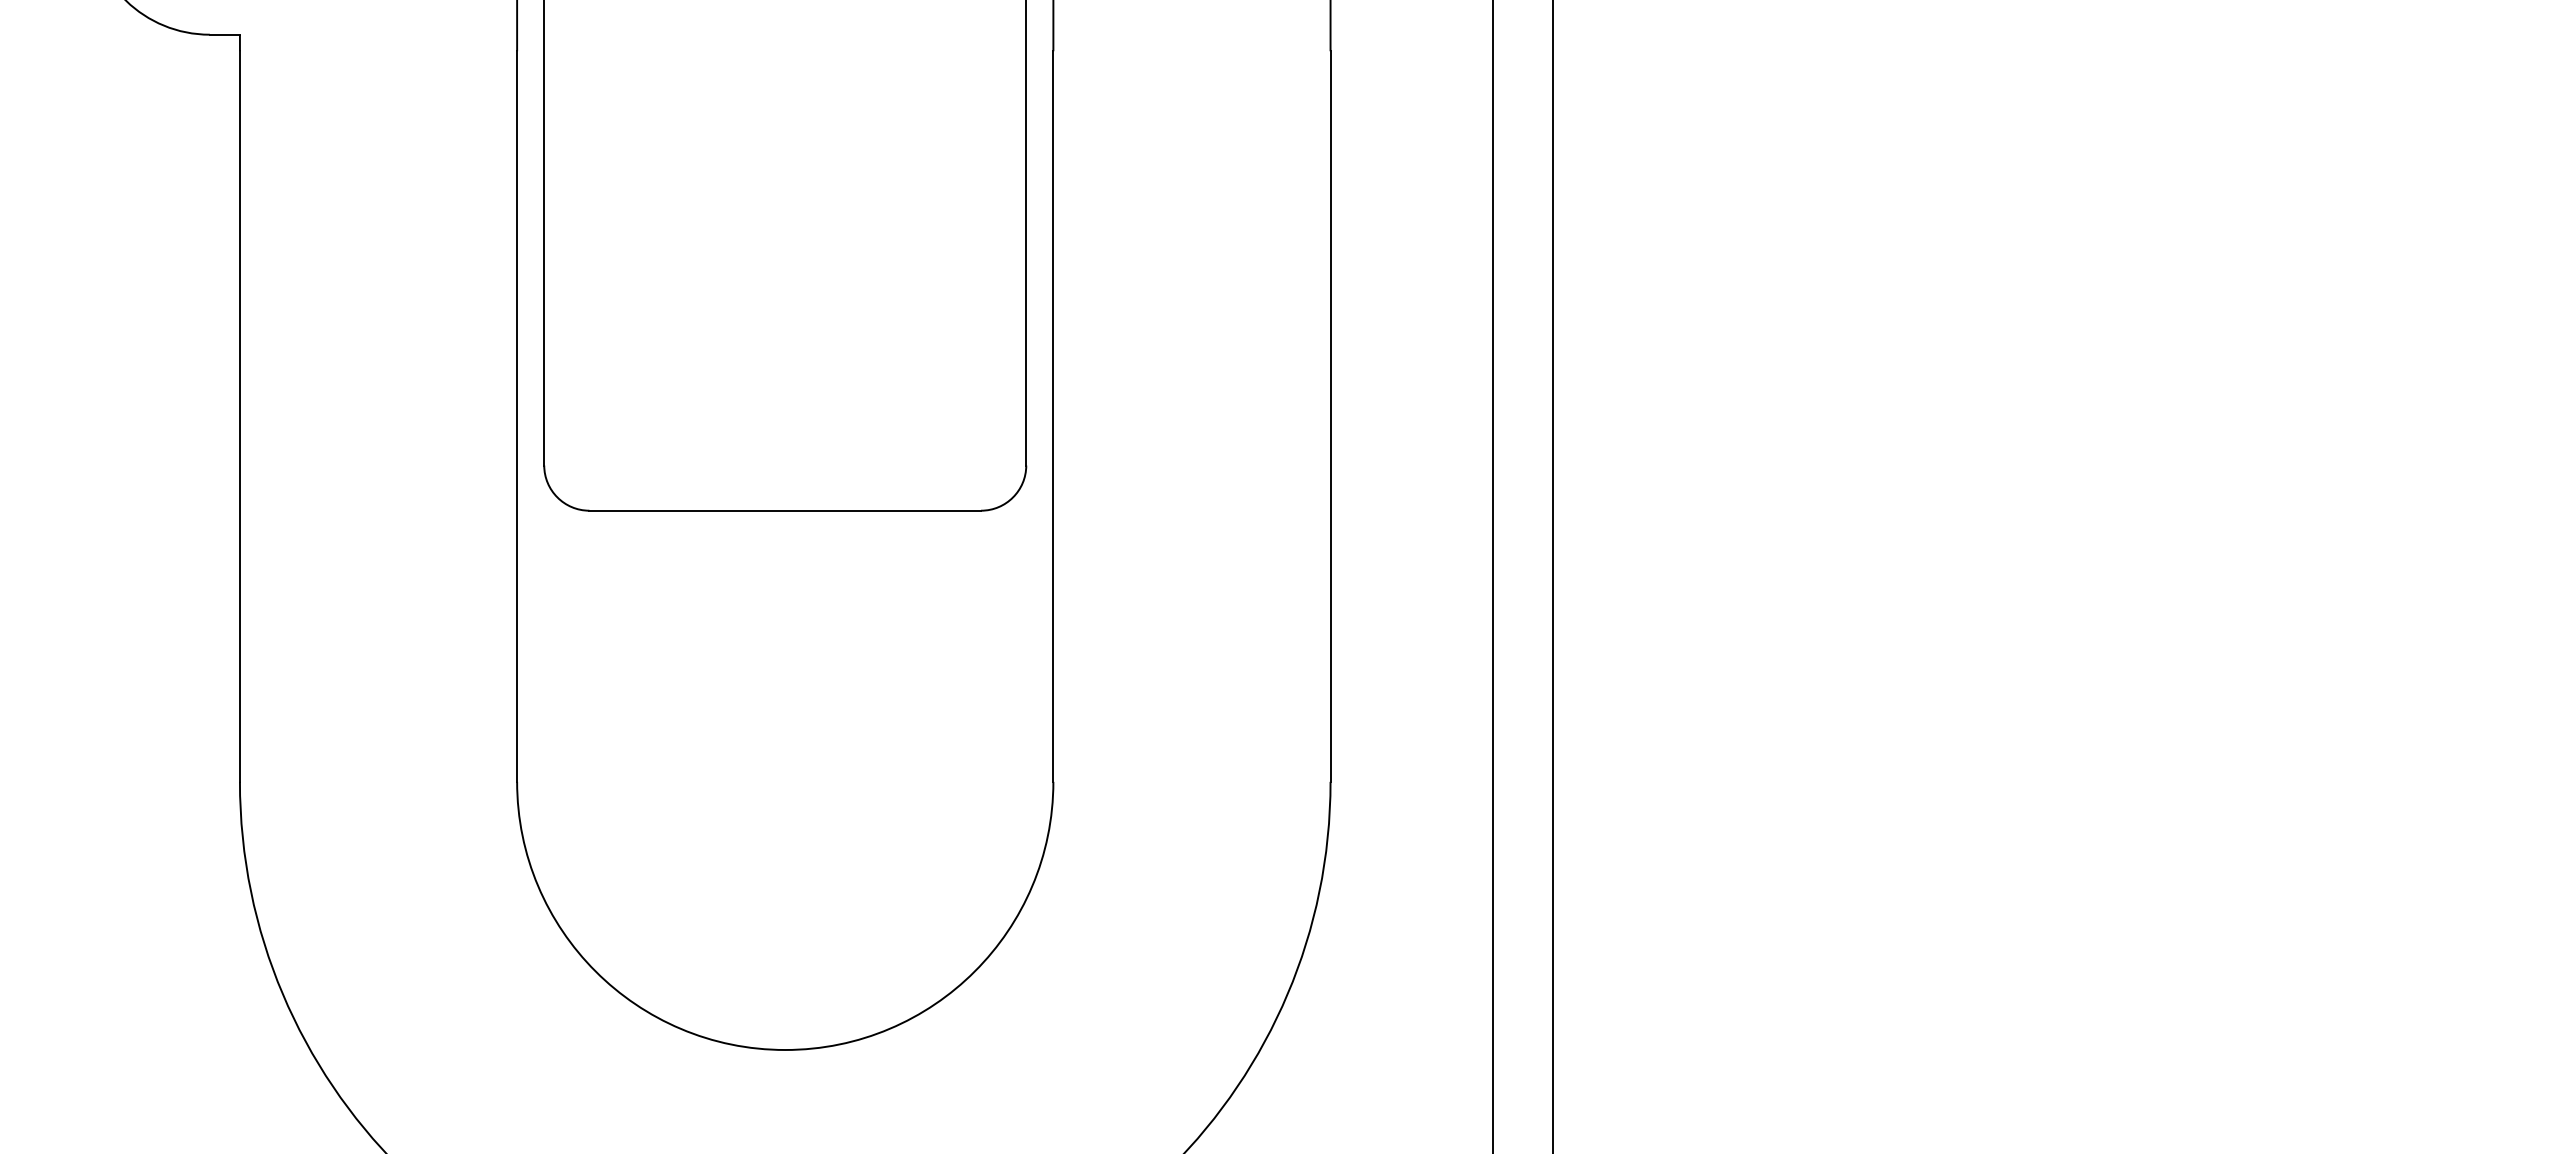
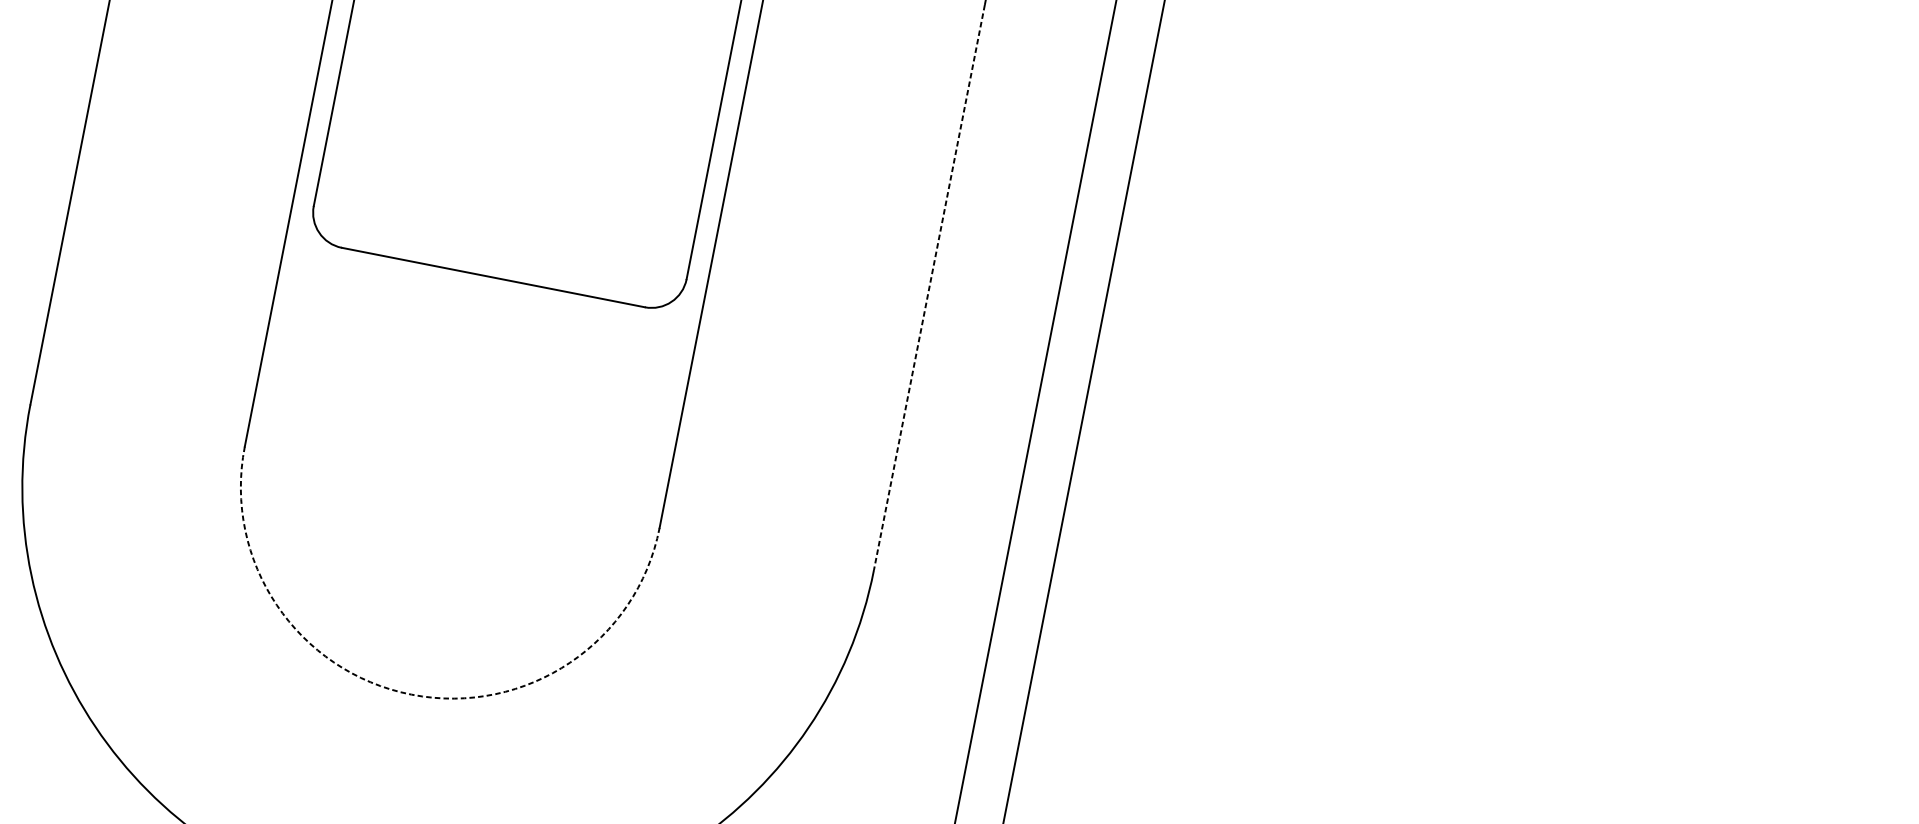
line: (1330, 417) -> (929, 288), solid -> dashed
arc: (785, 1049) -> (411, 694), solid -> dashed

